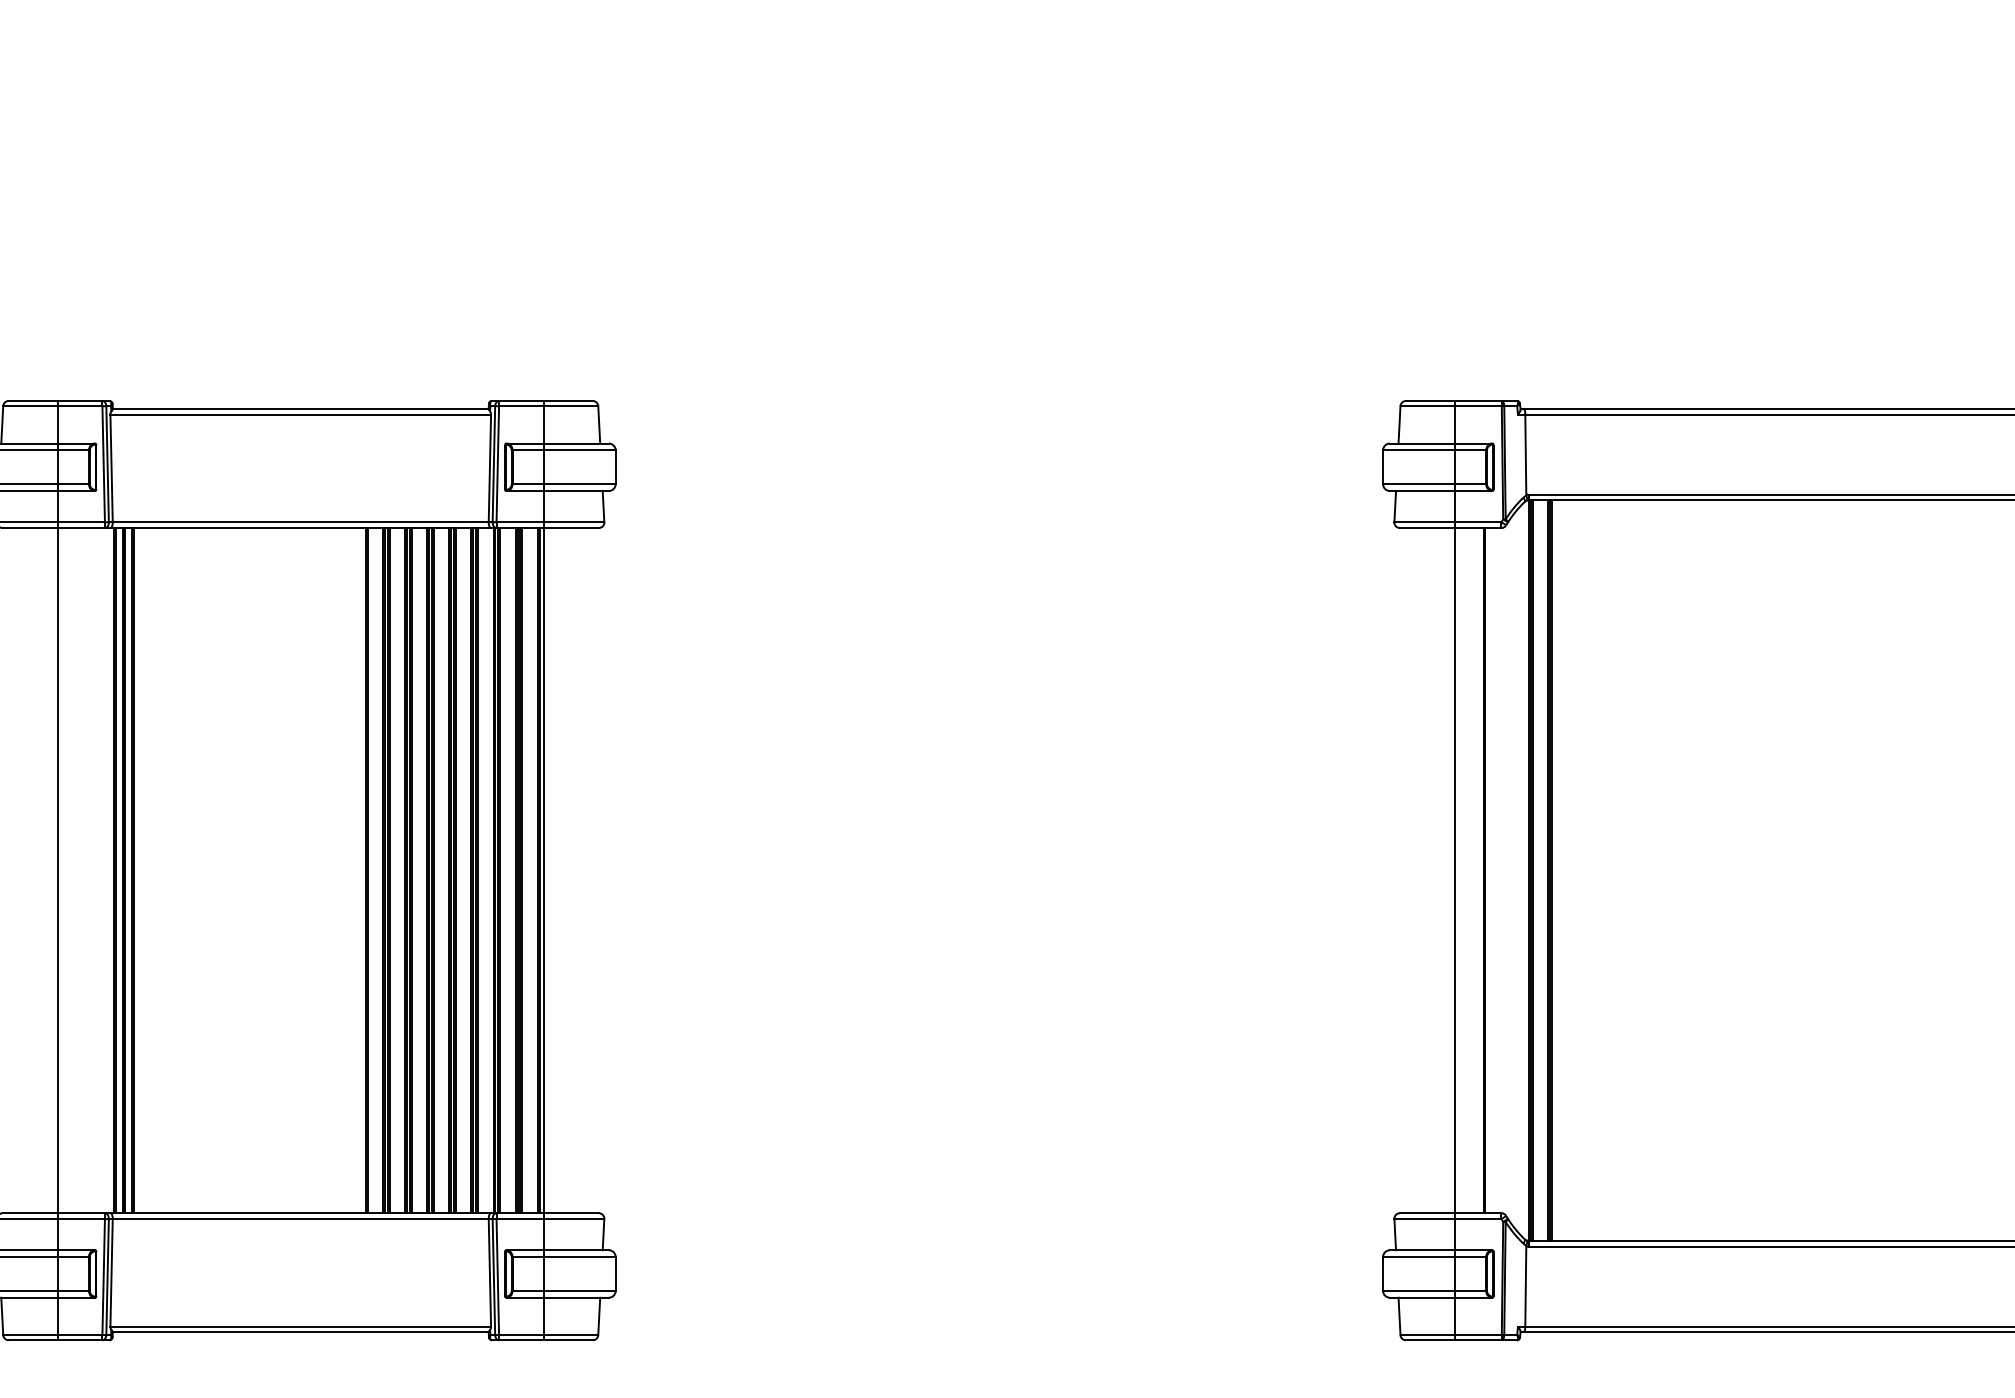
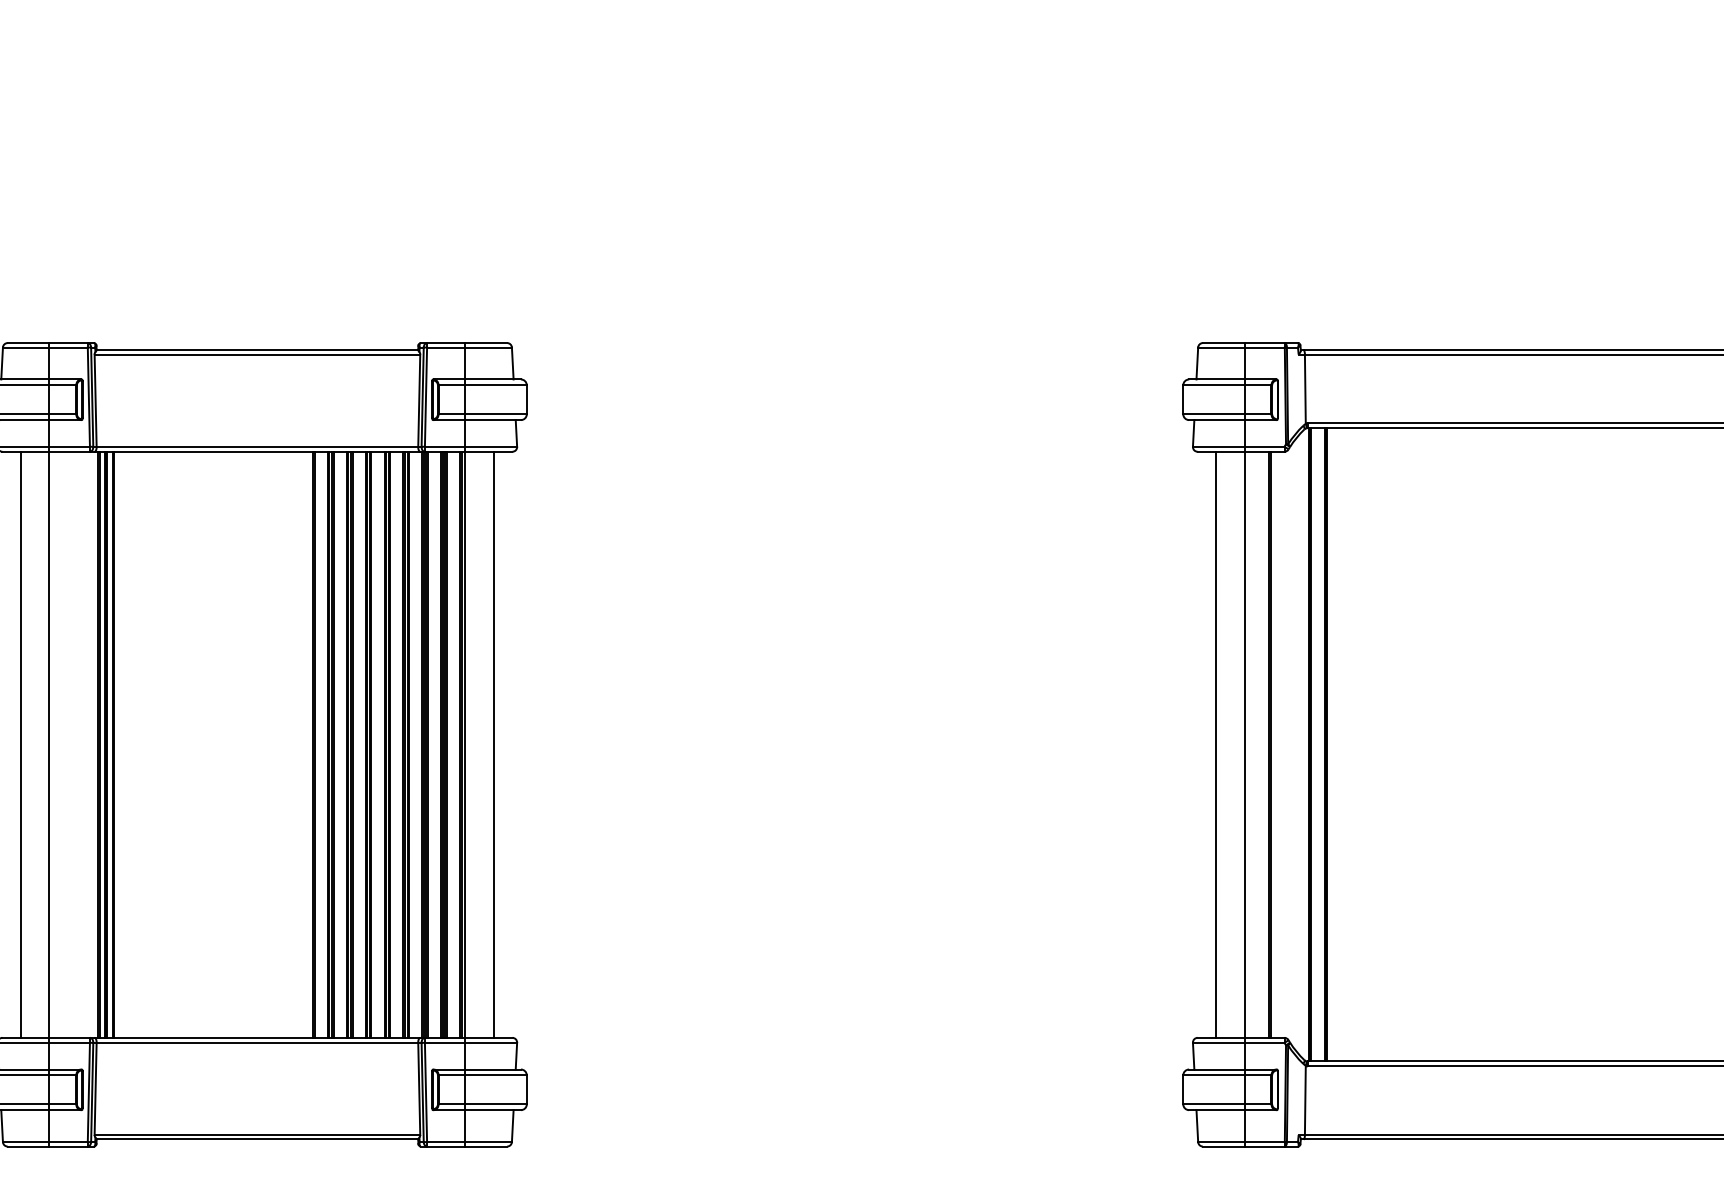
line: (24, 870) -> (21, 744), added
line: (577, 870) -> (494, 744), added
line: (1421, 870) -> (1216, 744), added

